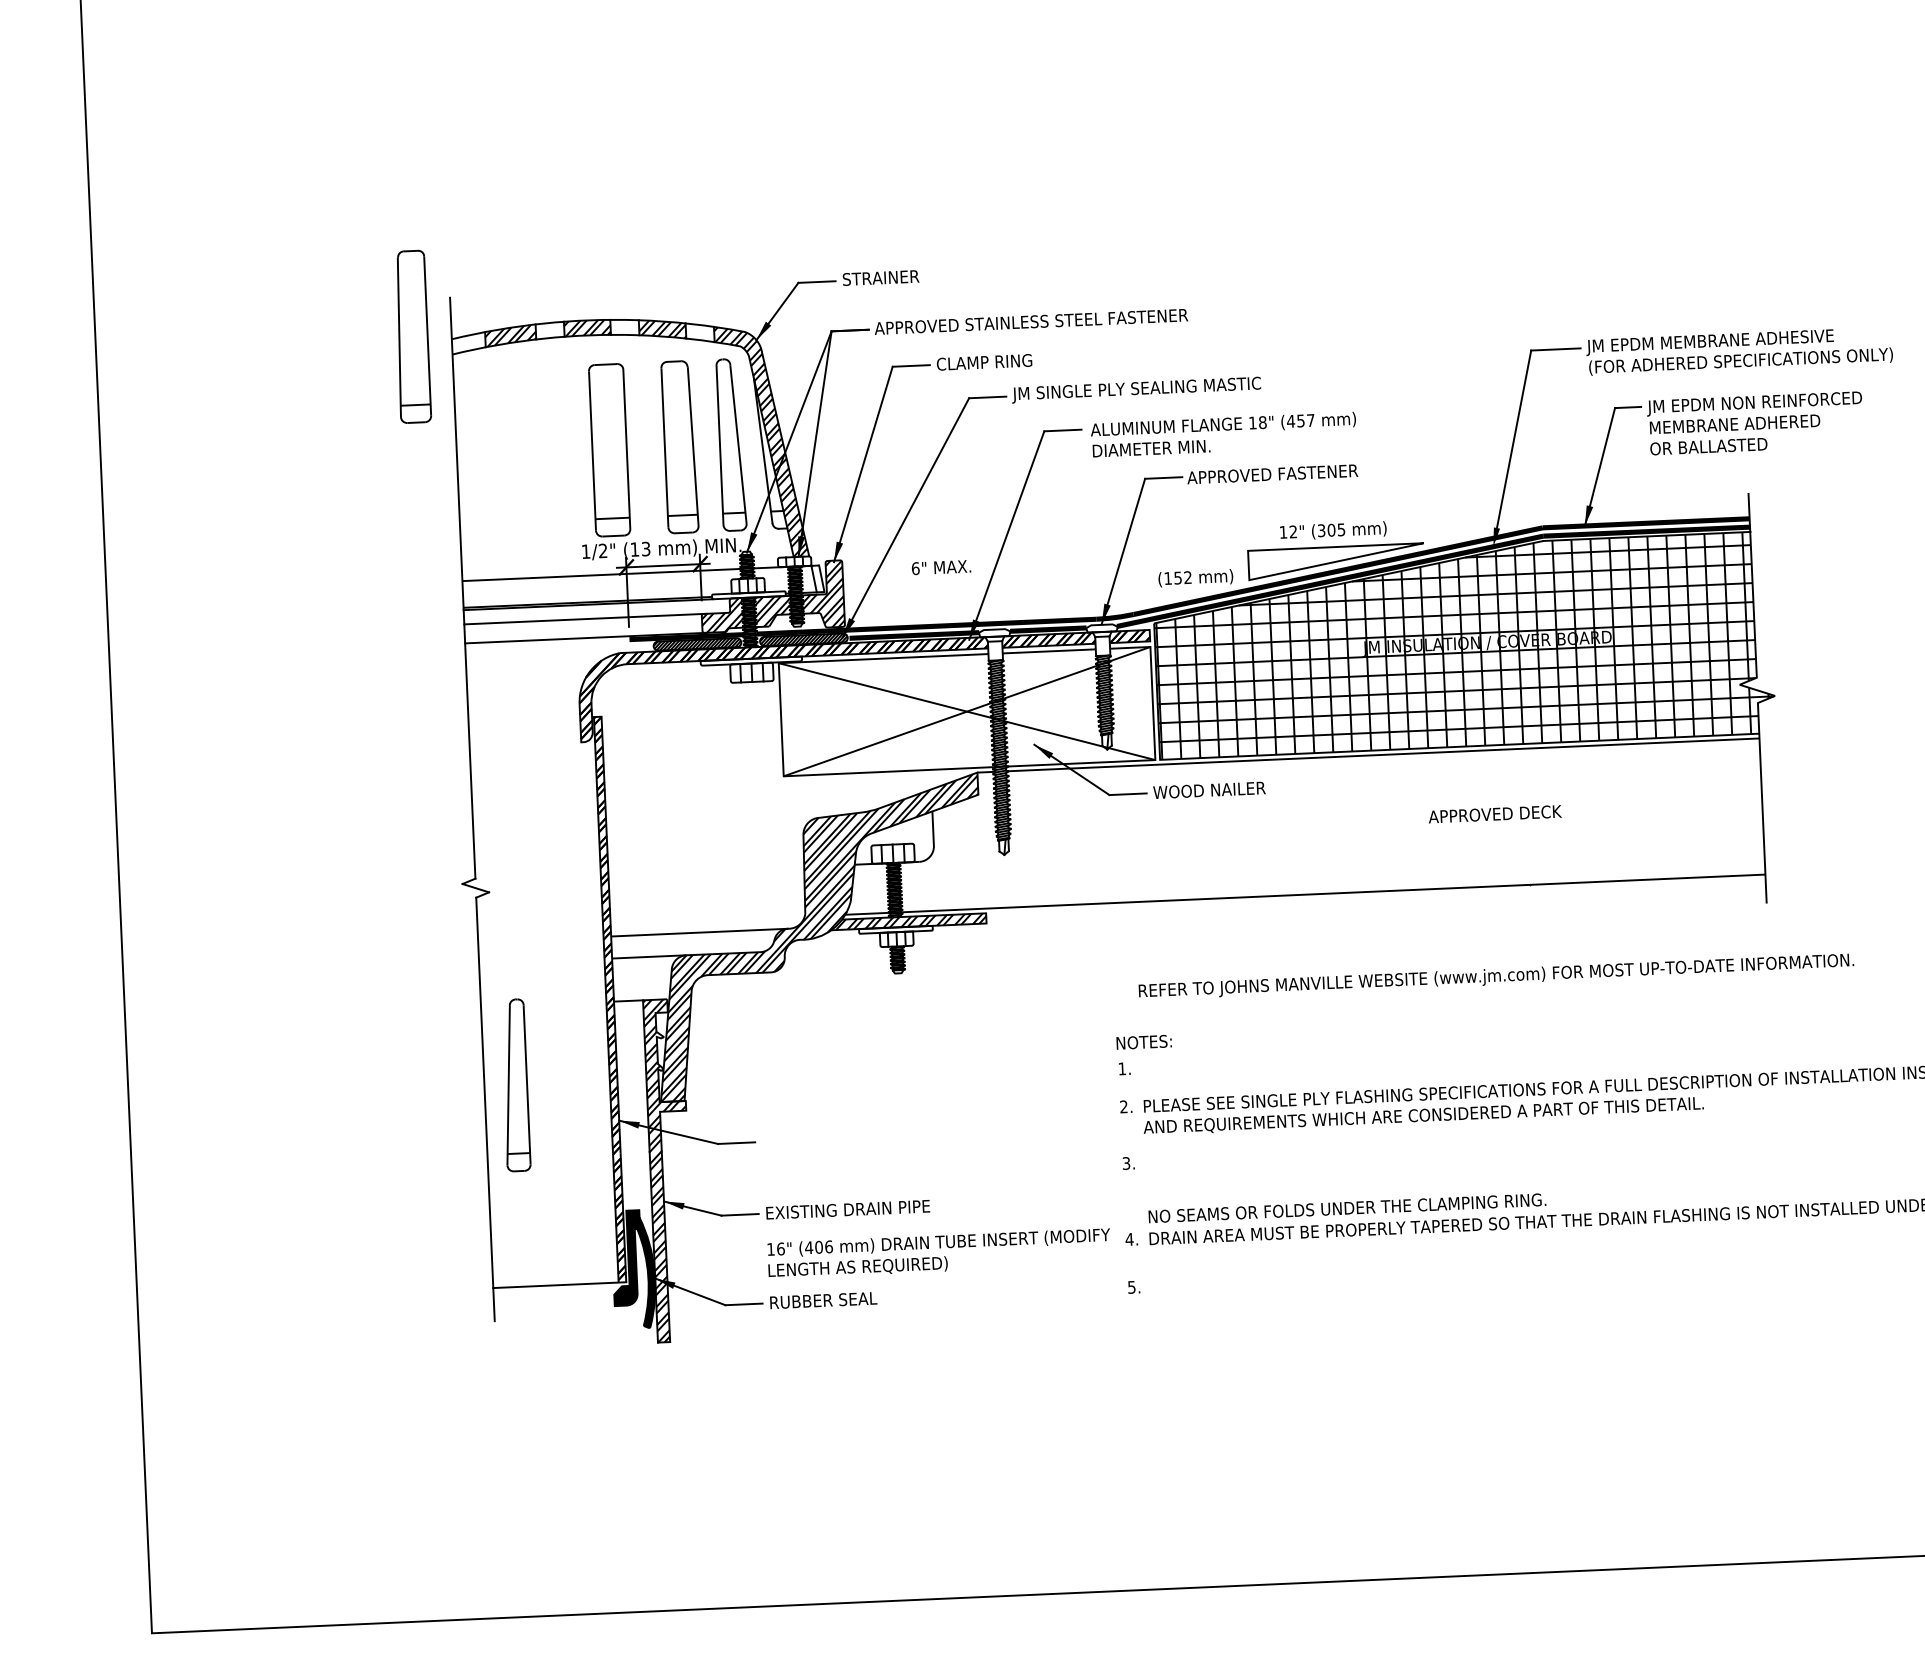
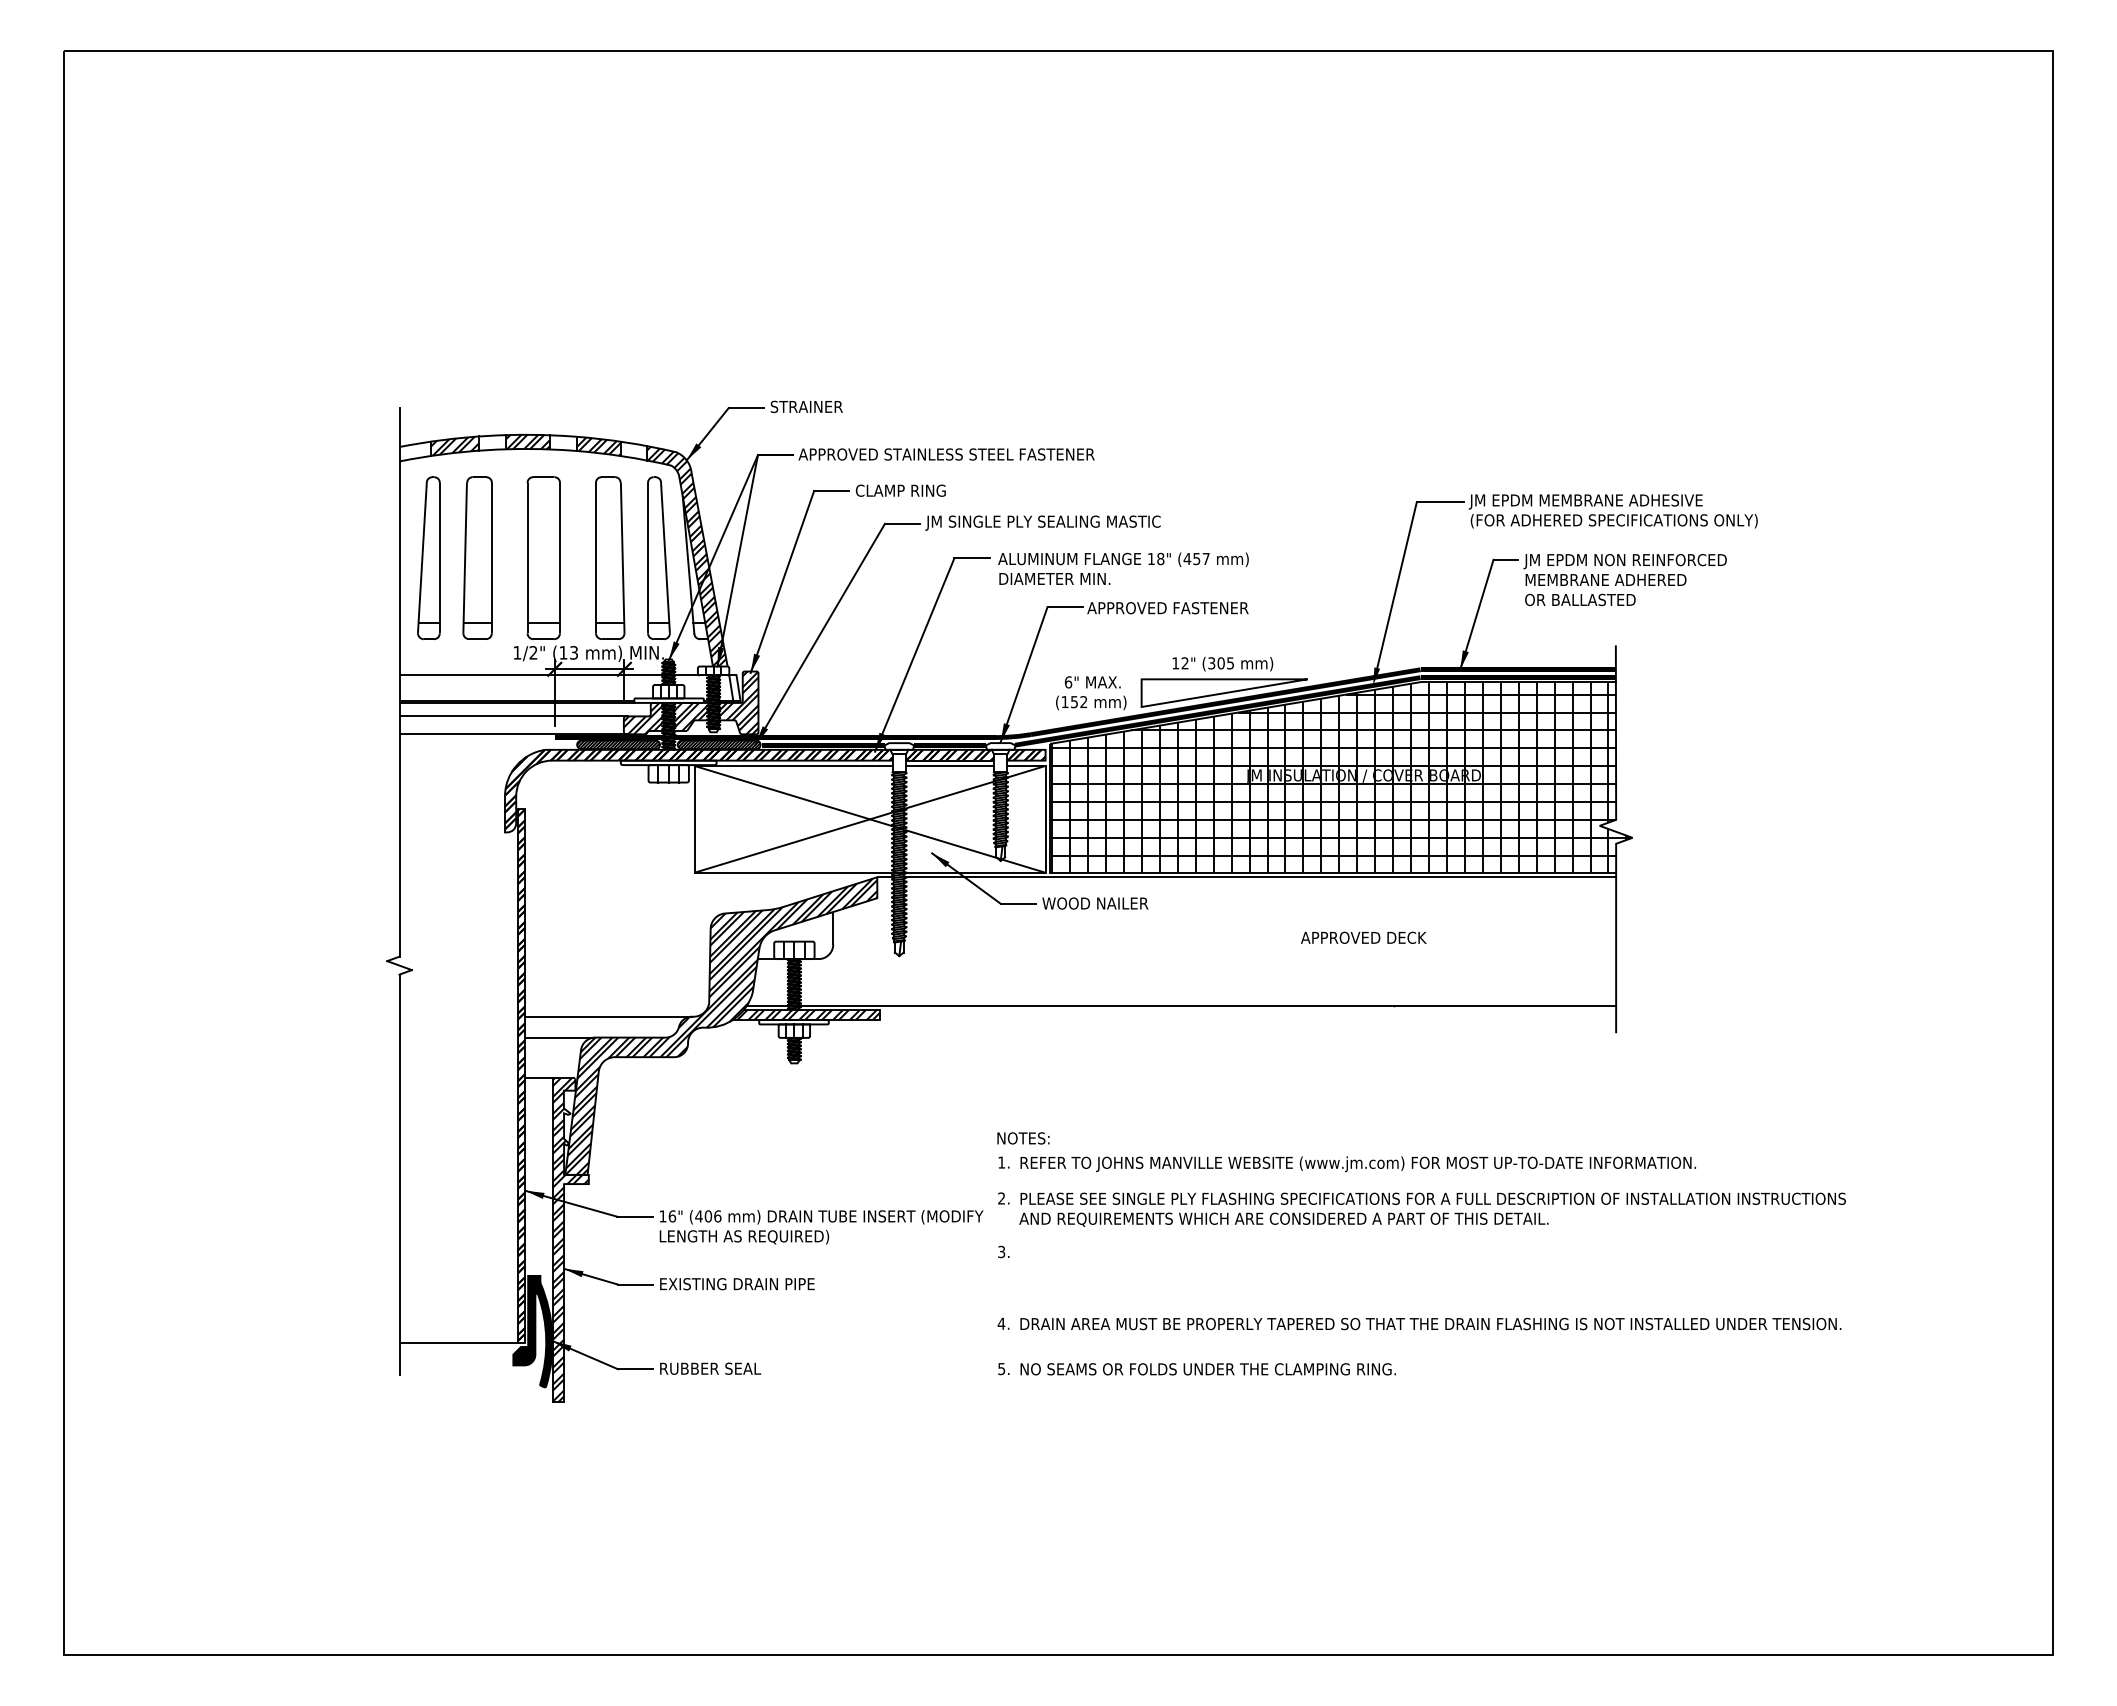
part: (412, 336) -> (477, 557), moved
text: (941, 567) -> (1092, 682), moved
text: (1495, 977) -> (1357, 1164), moved
part: (515, 1085) -> (428, 558), moved
text: (1346, 1208) -> (1207, 1369), moved
text: (939, 1253) -> (821, 1227), moved

